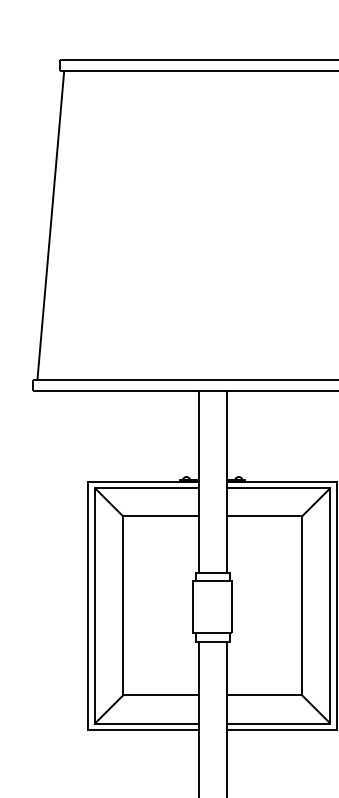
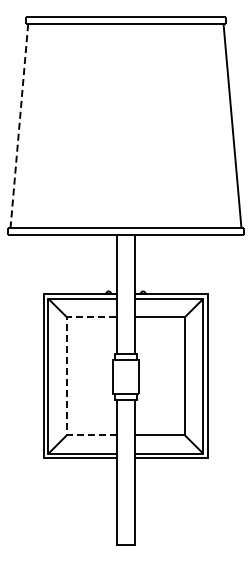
line: (50, 226) -> (19, 126), solid -> dashed
line: (123, 606) -> (67, 376), solid -> dashed

